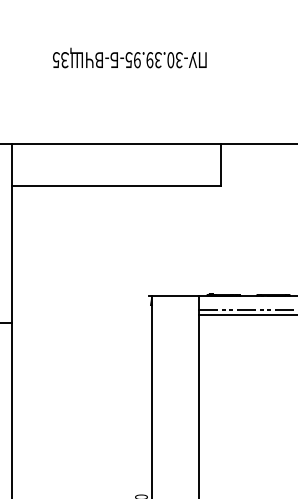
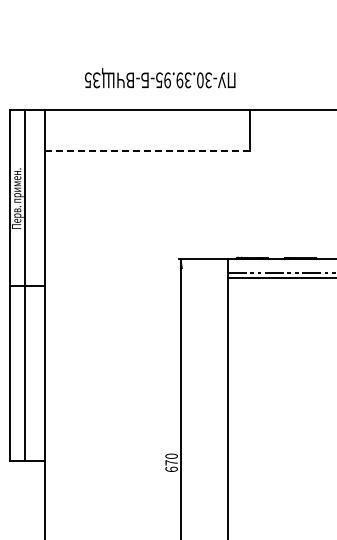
text: (130, 58) -> (160, 78), moved
line: (116, 185) -> (147, 151), solid -> dashed

